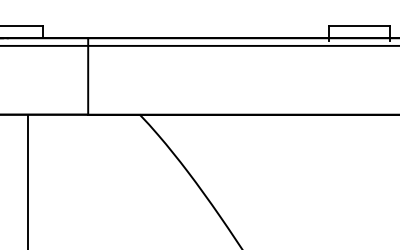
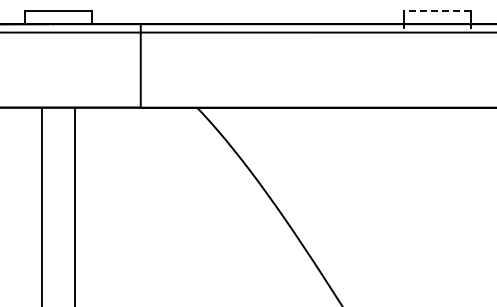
line: (359, 25) -> (436, 10), solid -> dashed

